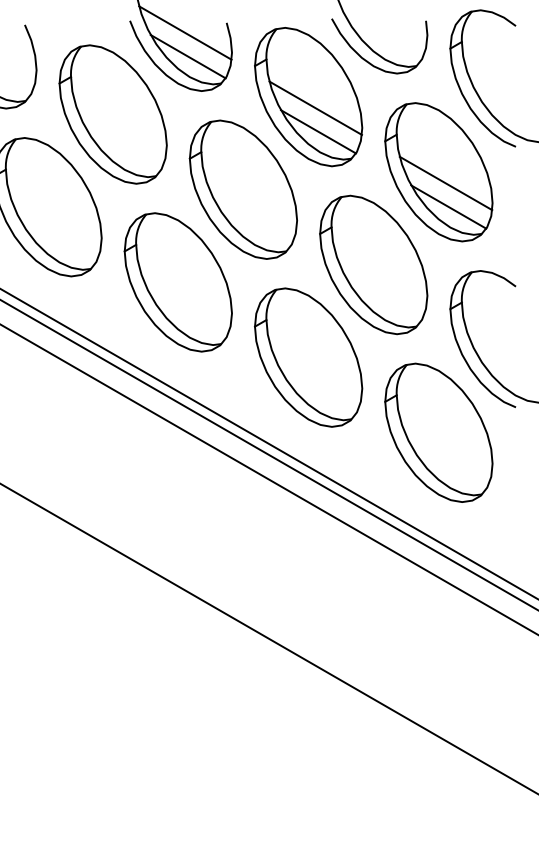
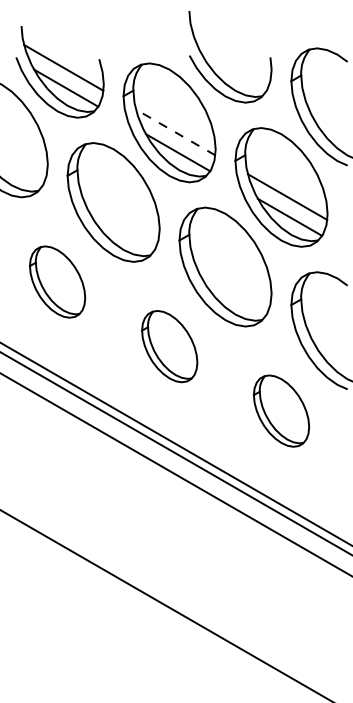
line: (315, 108) -> (175, 132), solid -> dashed
part: (177, 282) -> (57, 282), size x0.6
part: (308, 357) -> (169, 346), size x0.6
part: (438, 432) -> (281, 410), size x0.6

